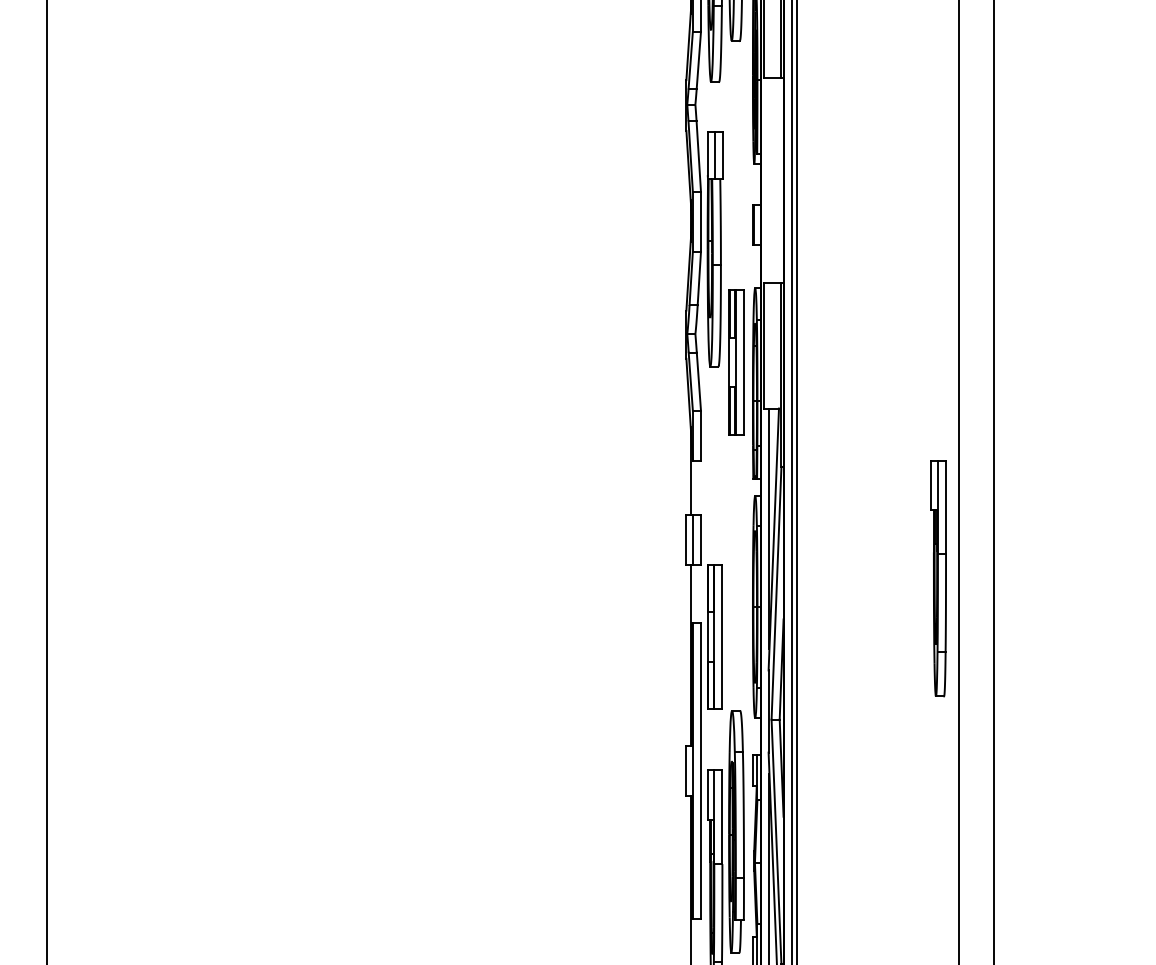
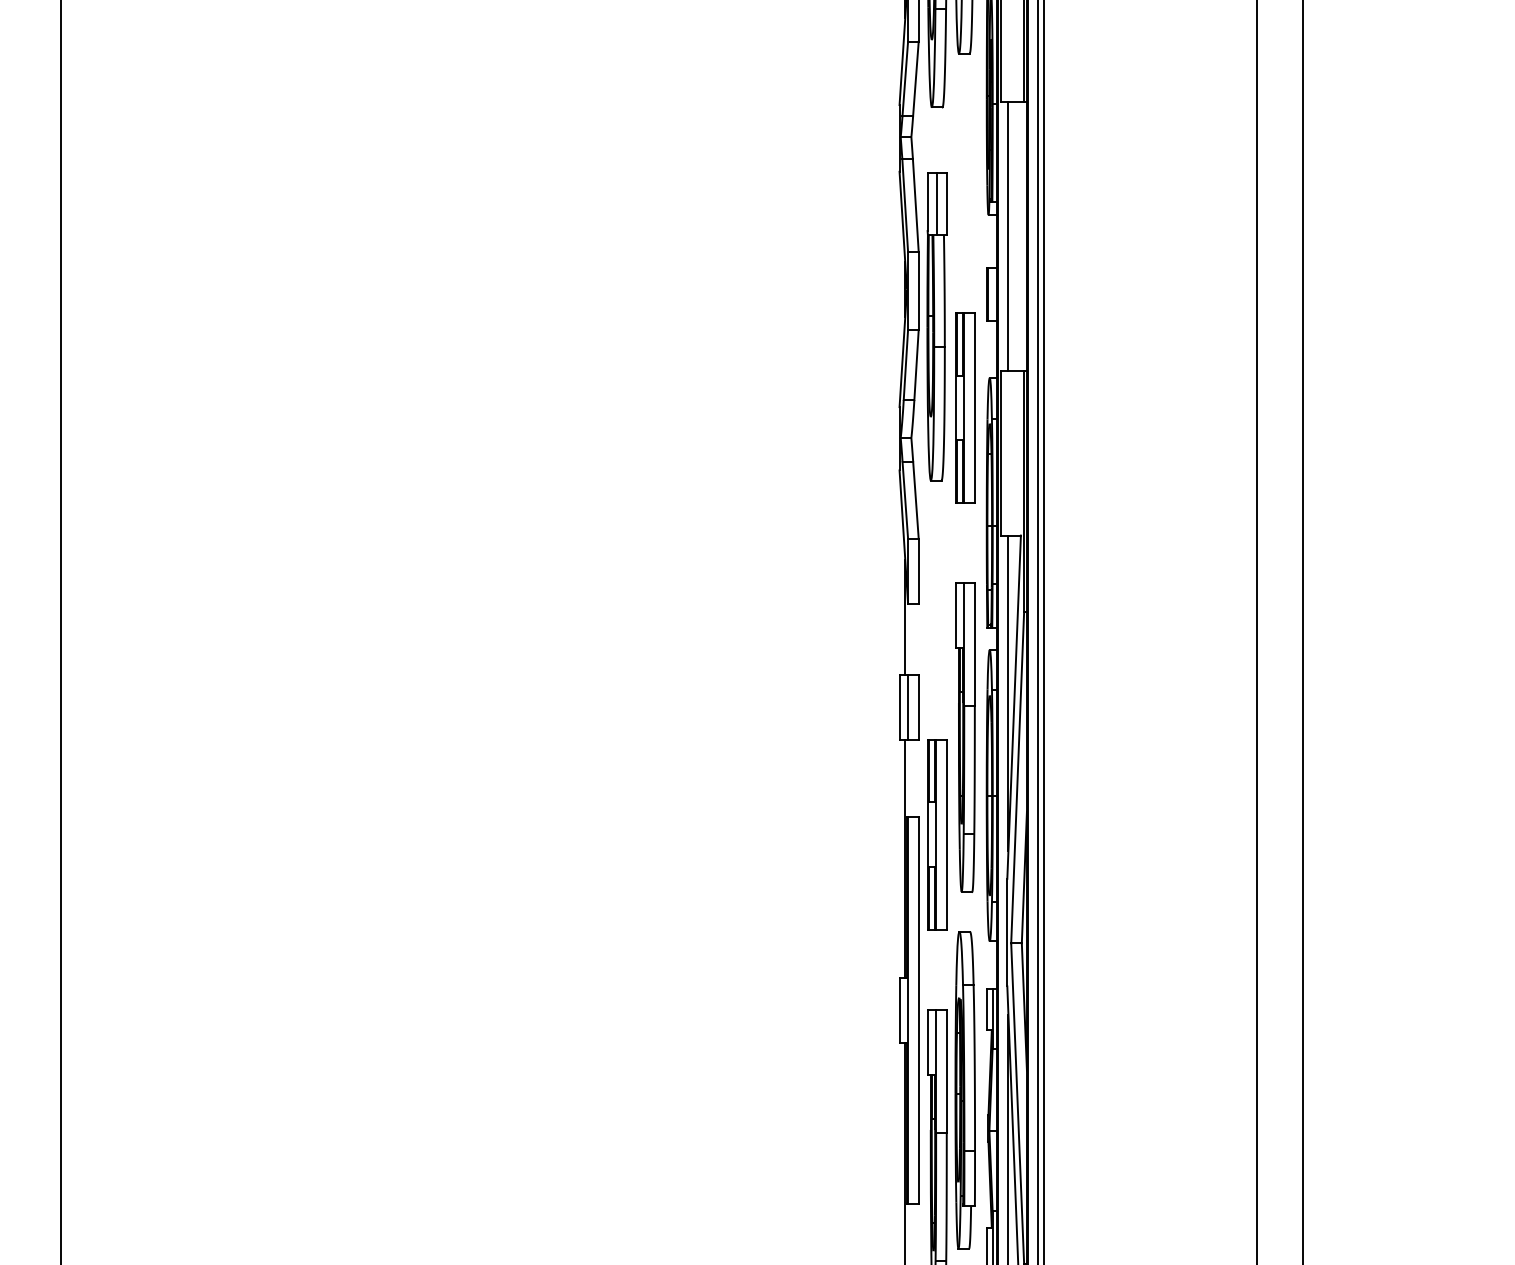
line: (769, 179) -> (1008, 235), added
part: (736, 361) -> (965, 407), moved
part: (938, 578) -> (965, 737), moved

